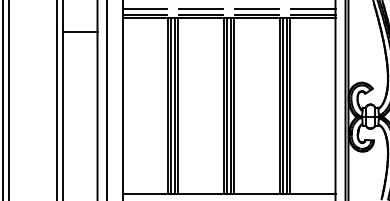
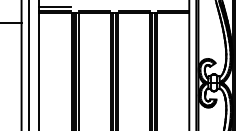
line: (201, 8) -> (94, 6), removed
line: (257, 8) -> (134, 6), removed
line: (313, 8) -> (173, 6), removed

